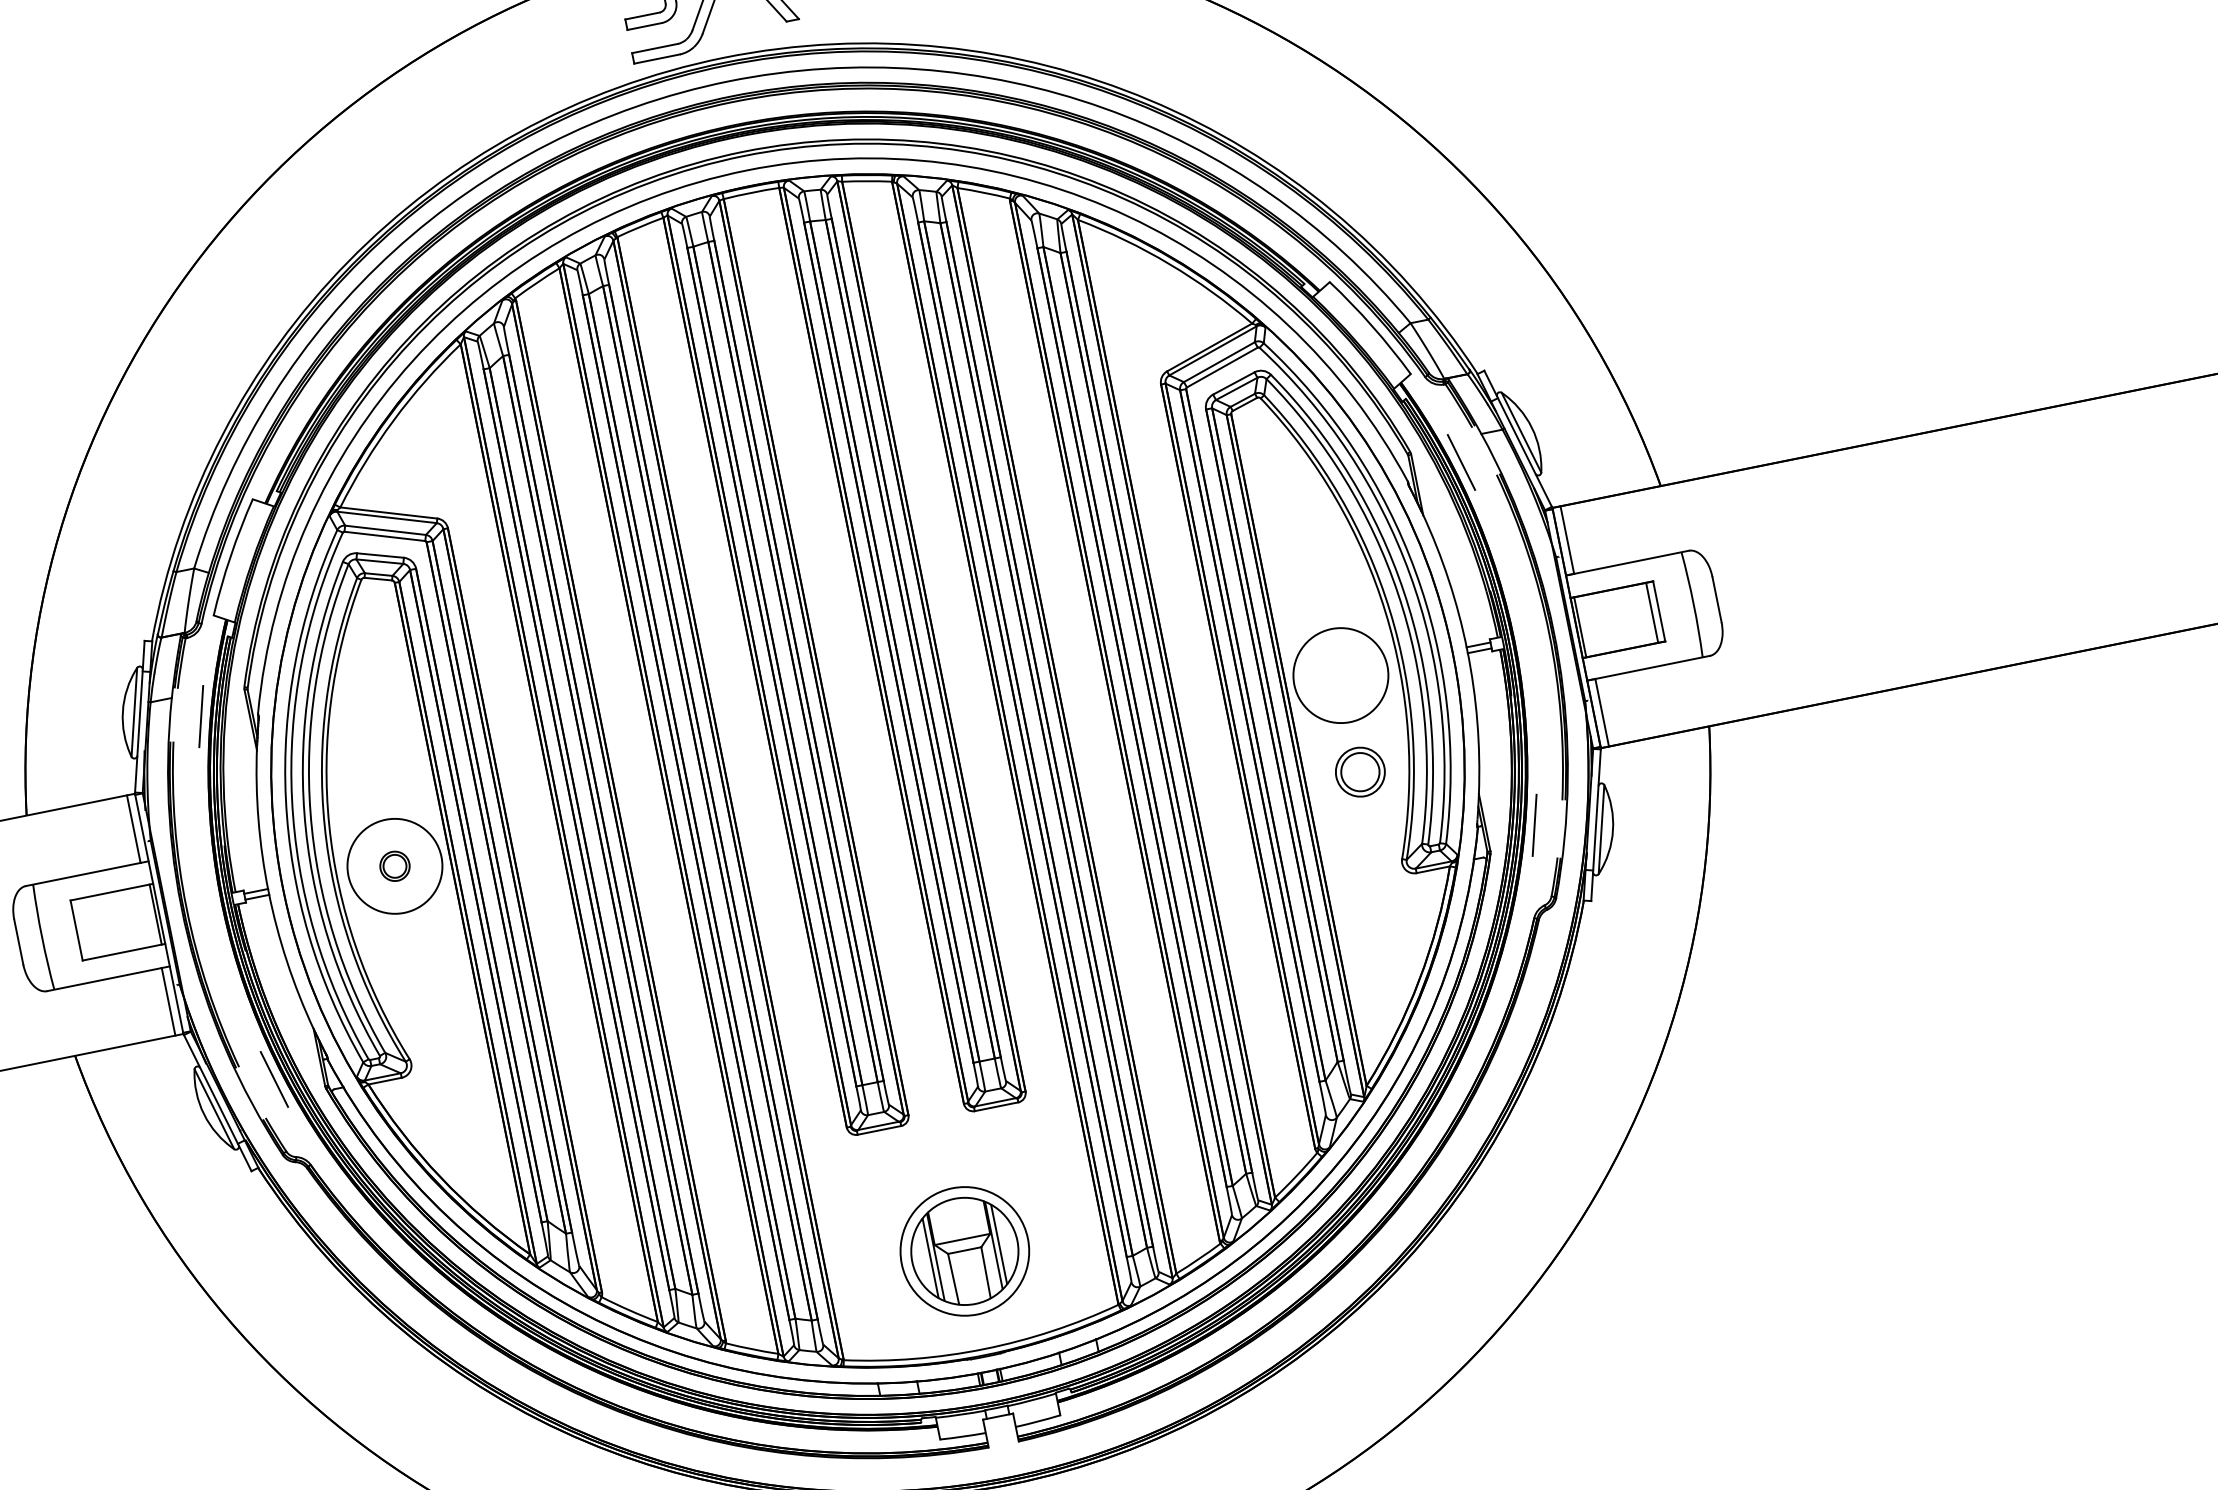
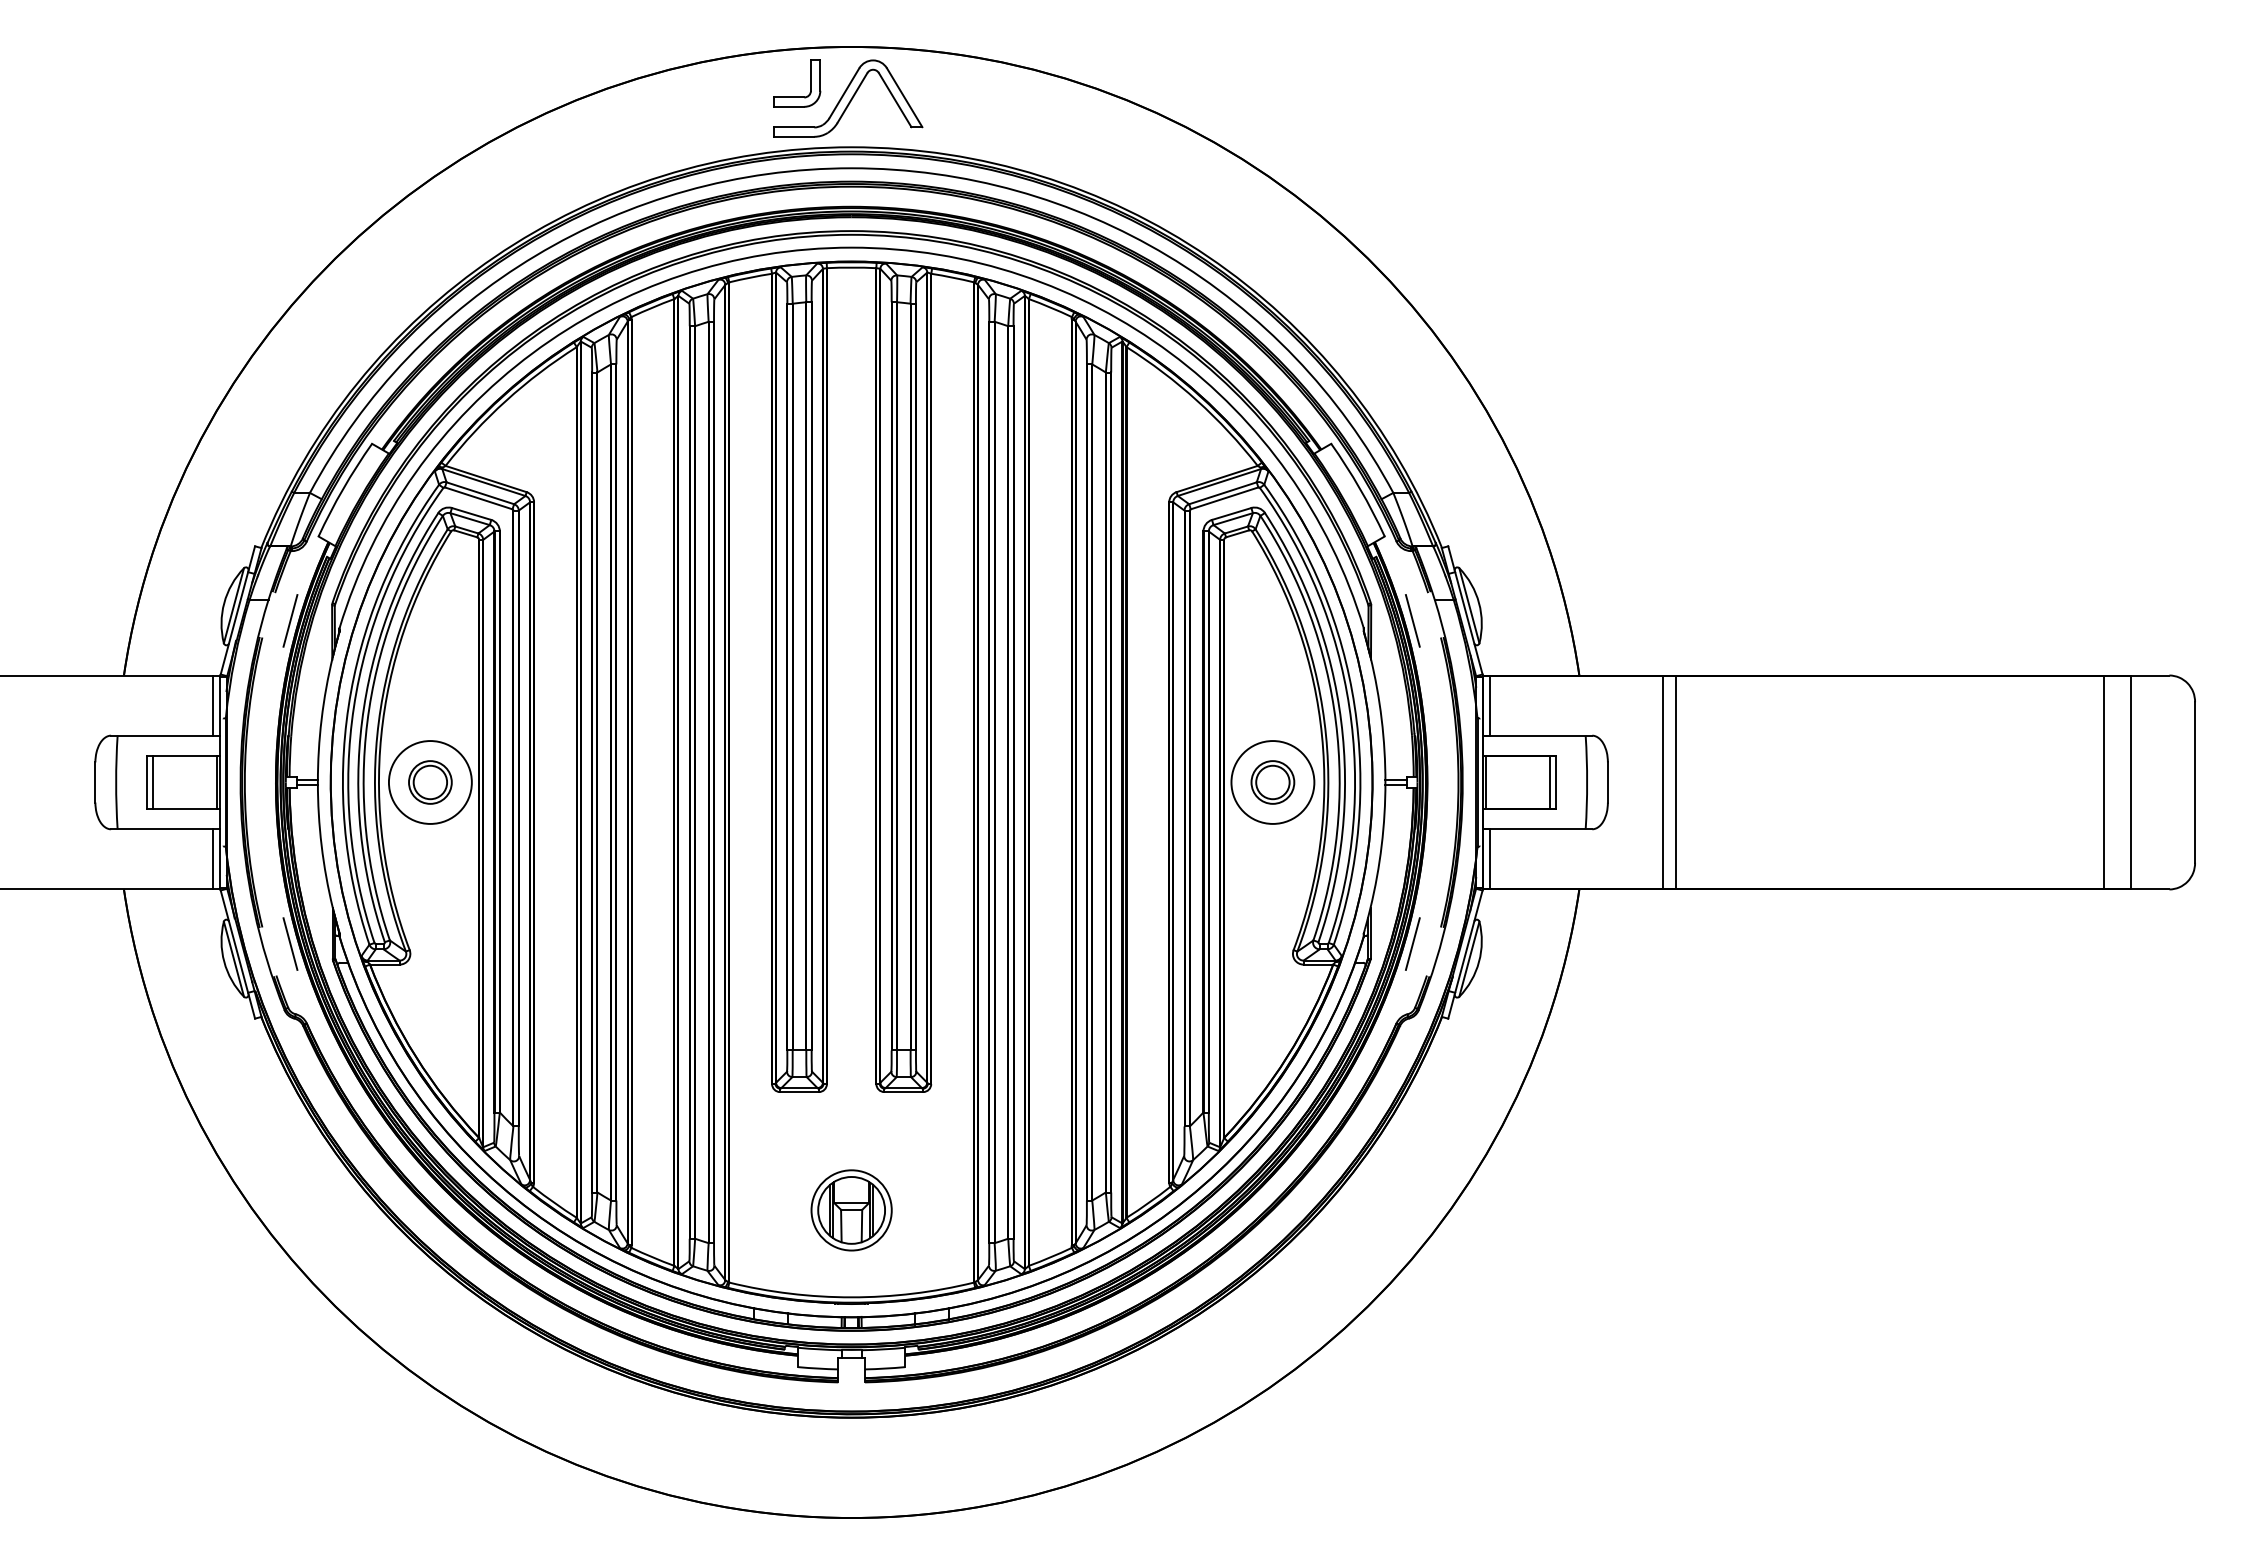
line: (1792, 584) -> (1675, 782), added
line: (1778, 587) -> (1662, 782), added
part: (1359, 772) -> (1272, 782), moved
part: (395, 866) -> (430, 782), size x1.67
line: (84, 929) -> (153, 782), added
part: (964, 1251) -> (851, 1210), size x0.71

